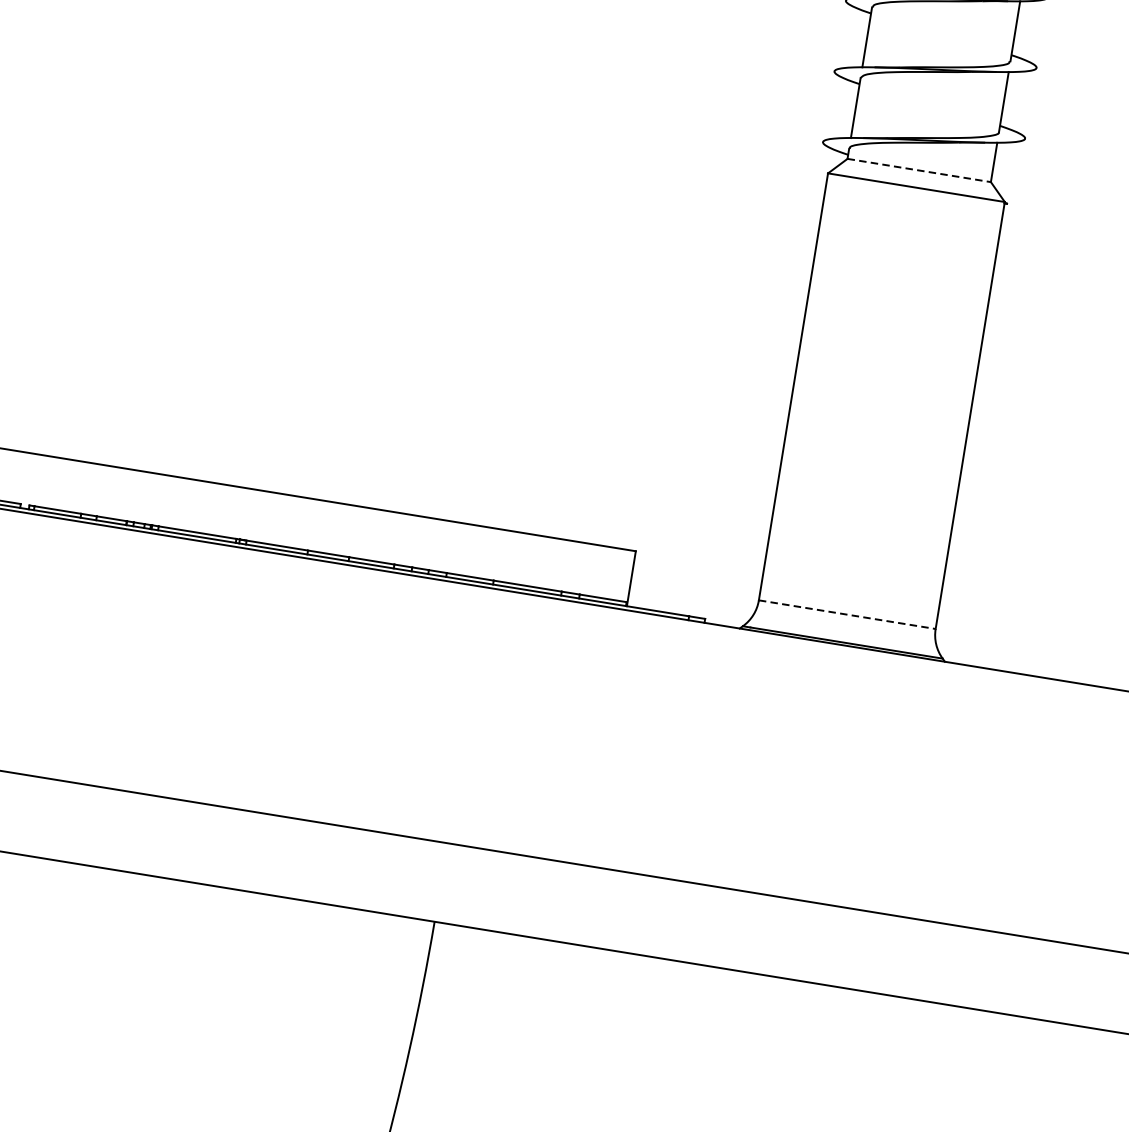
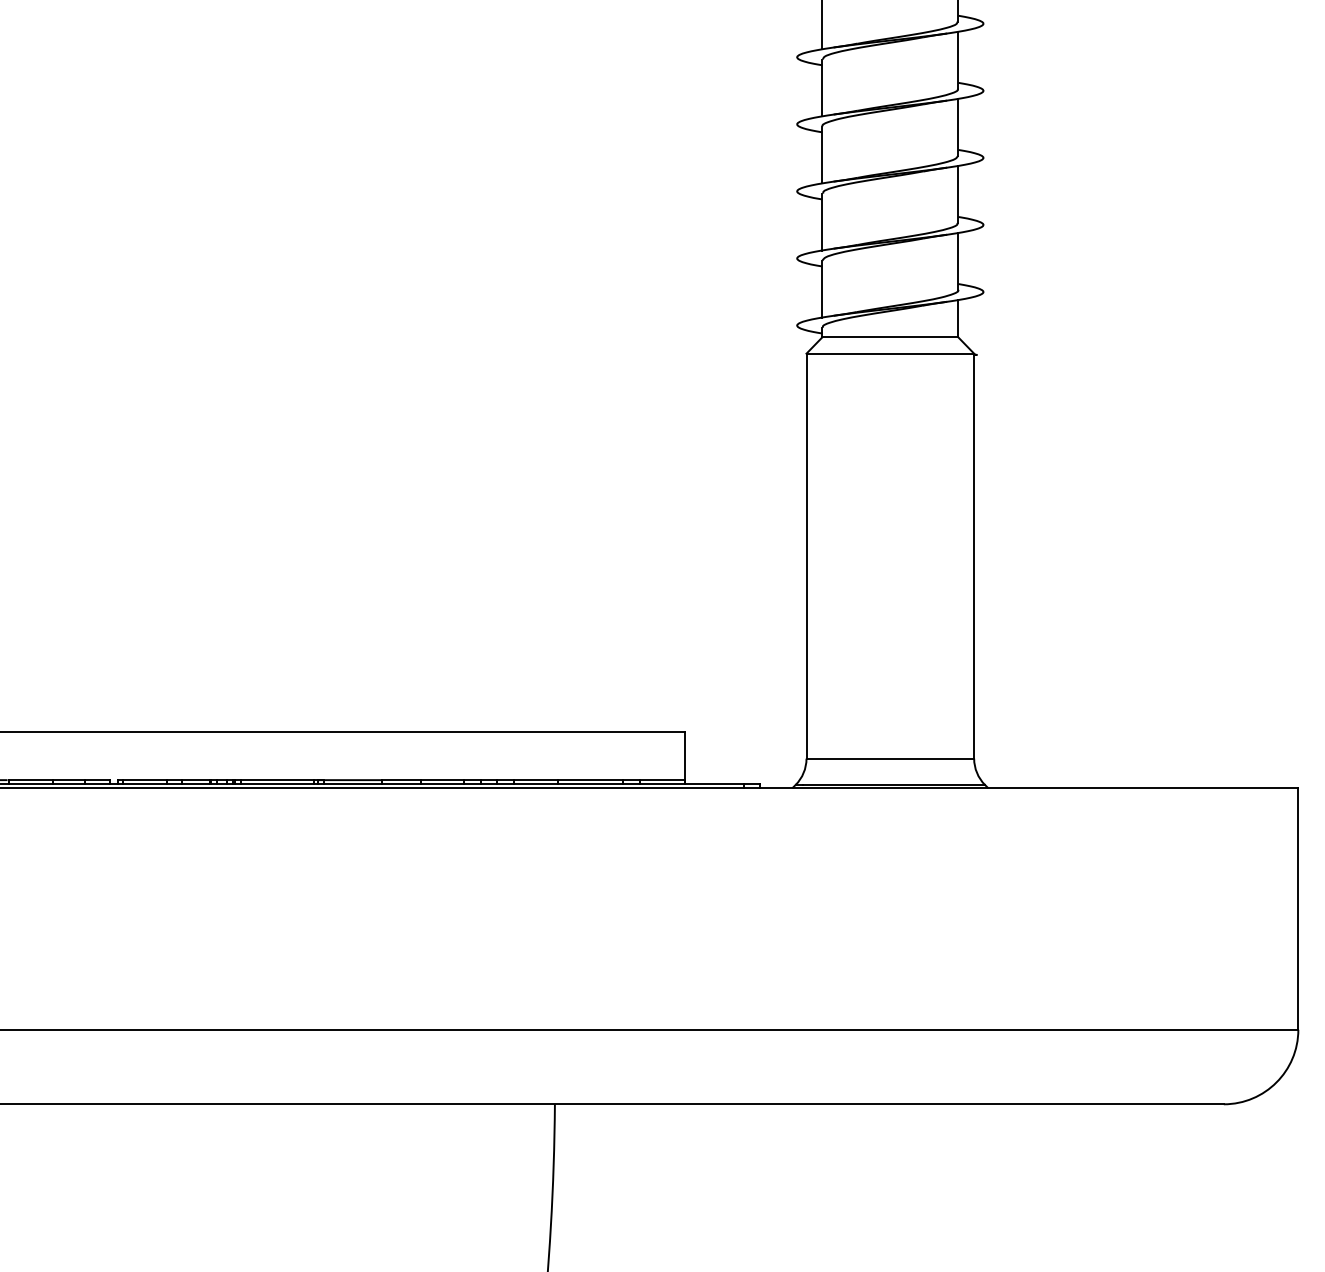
line: (919, 170) -> (890, 337), dashed -> solid
line: (847, 614) -> (890, 758), dashed -> solid

